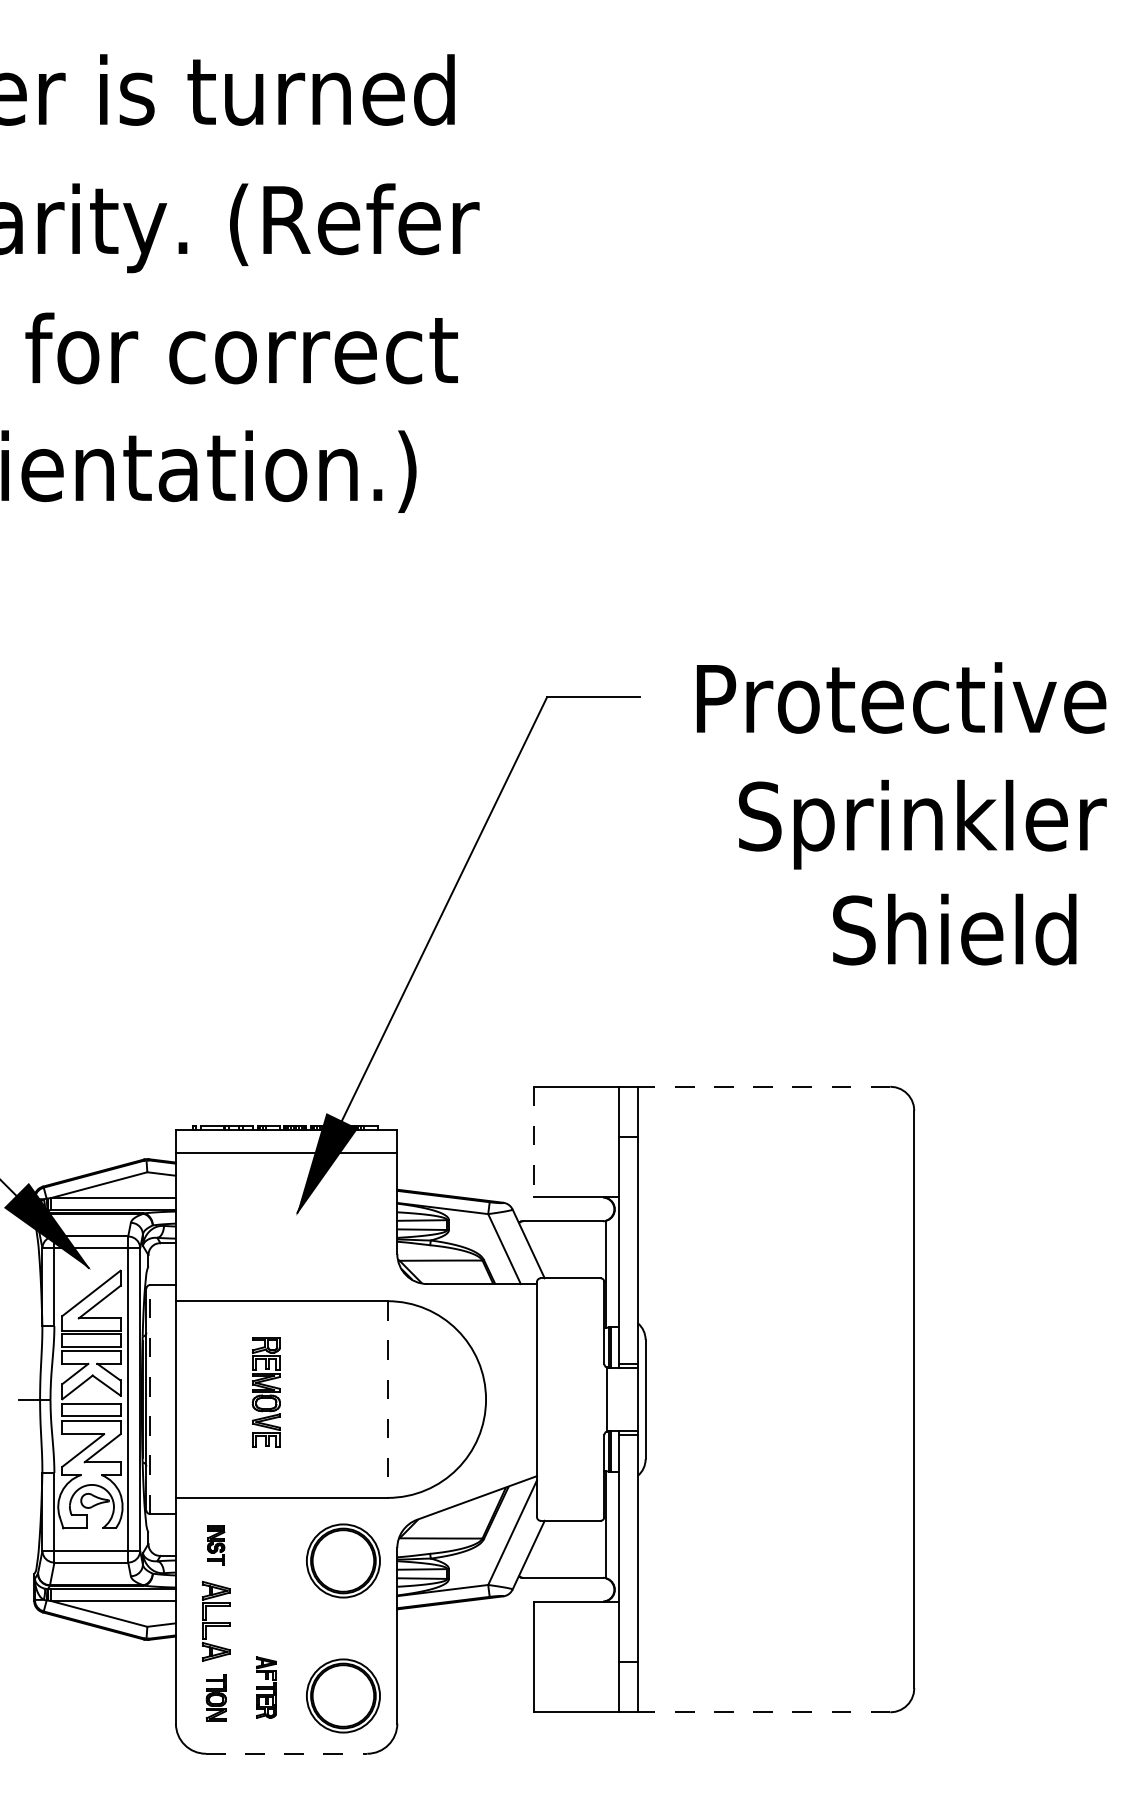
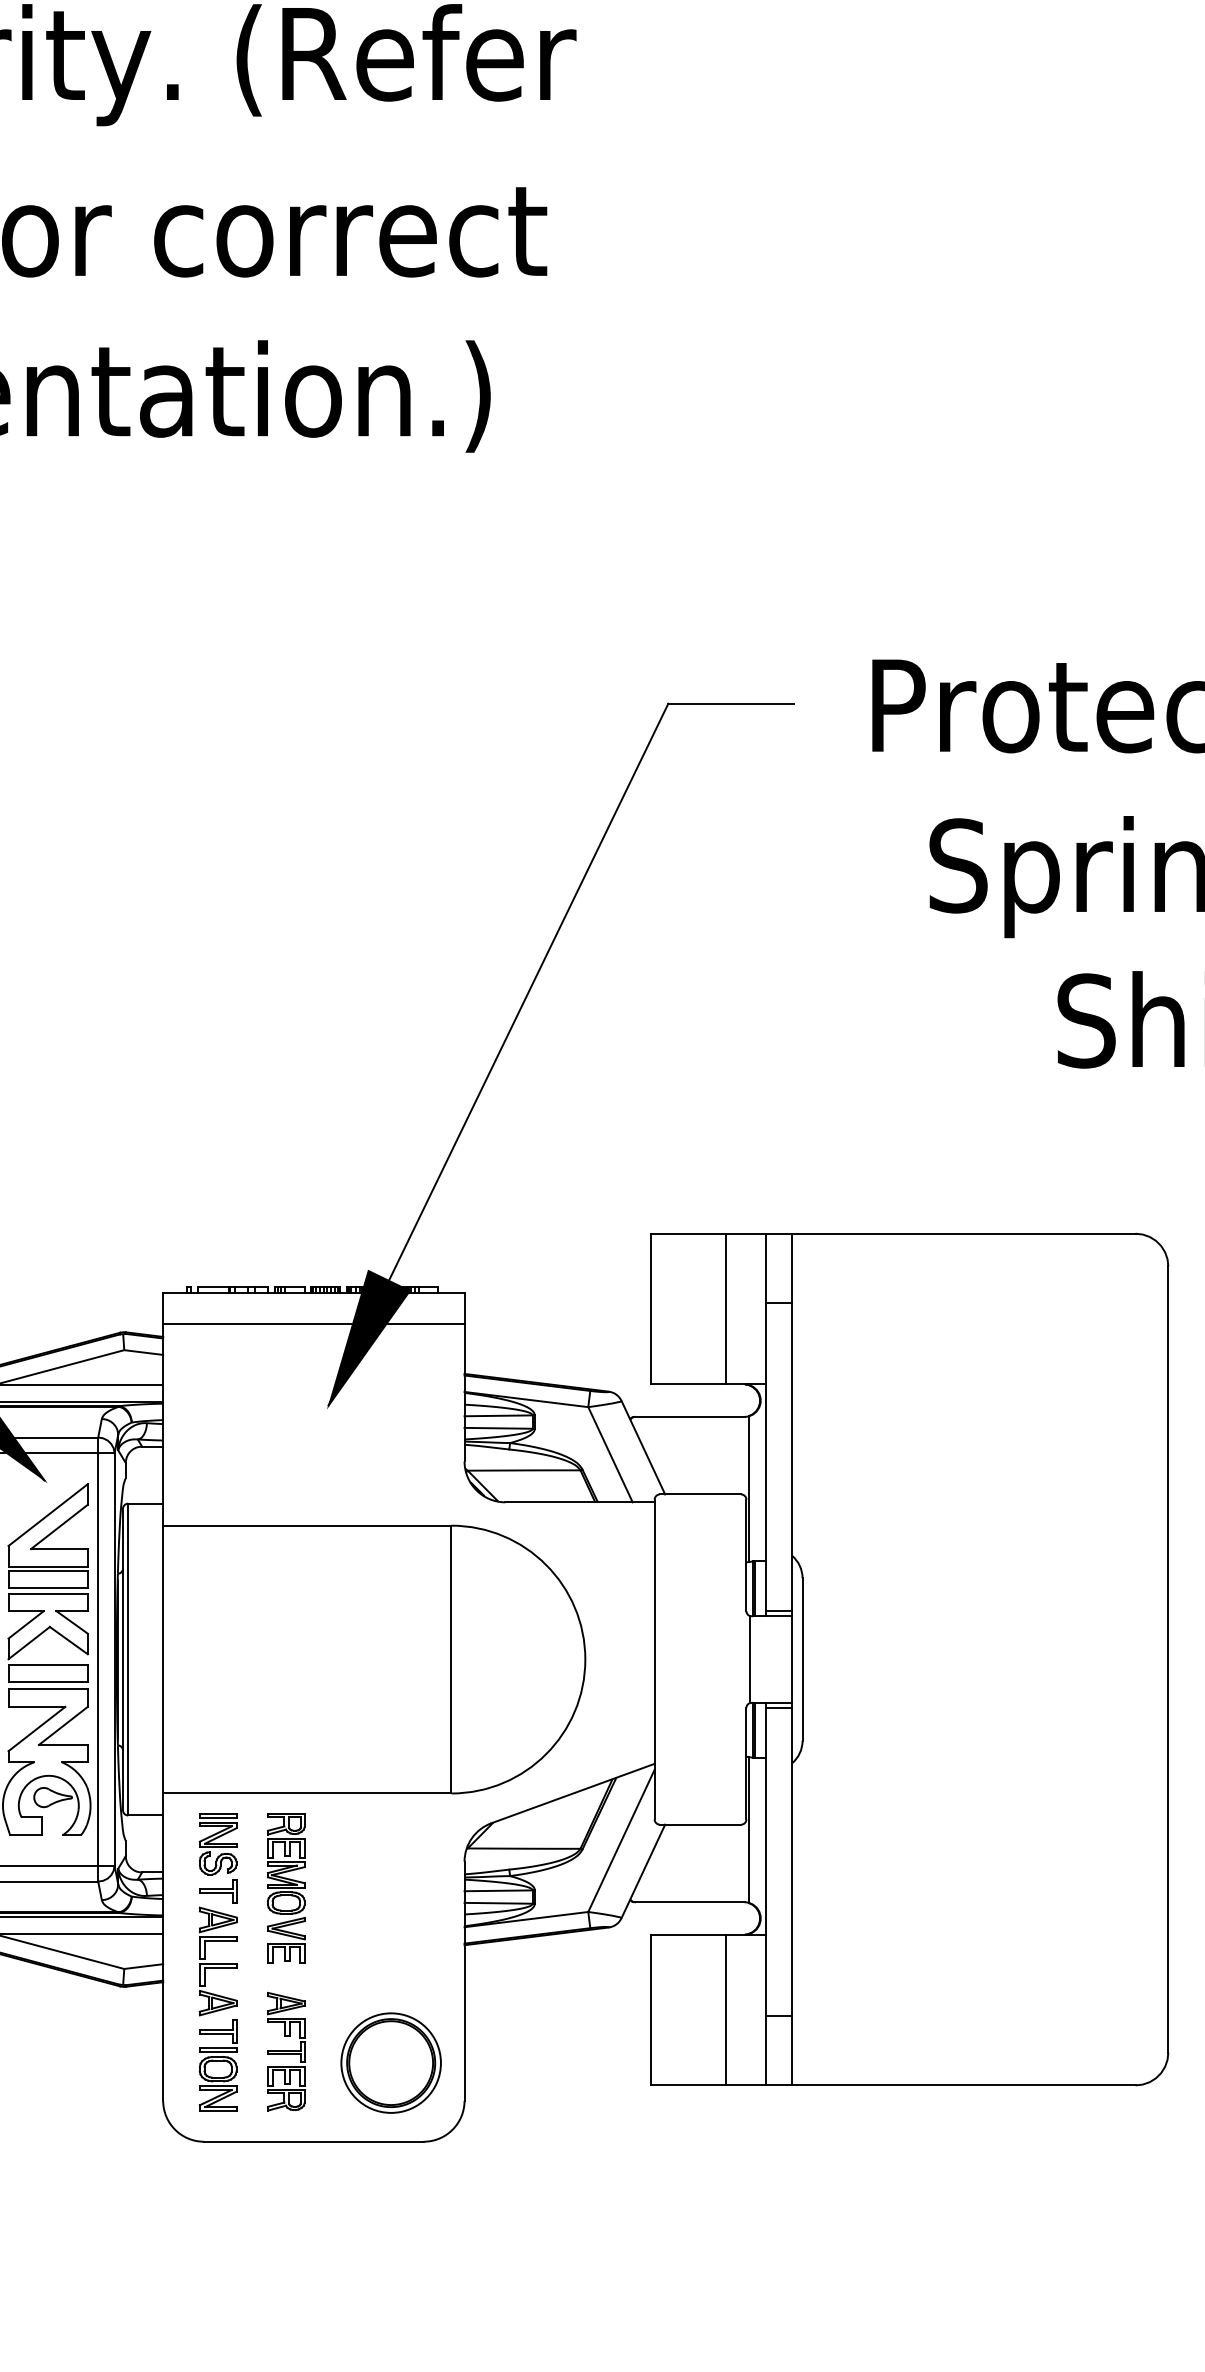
line: (763, 1086) -> (963, 1233), dashed -> solid
line: (589, 1141) -> (726, 1308), added
line: (534, 1142) -> (651, 1309), dashed -> solid
part: (266, 1392) -> (286, 1888), moved
line: (150, 1399) -> (128, 1659), dashed -> solid
line: (387, 1400) -> (451, 1660), dashed -> solid
part: (215, 1545) -> (217, 1858), size x1.67
part: (343, 1560) -> (391, 1878), removed
line: (589, 1656) -> (726, 2009), added
part: (266, 1687) -> (286, 2051), size x1.43
part: (215, 1697) -> (217, 2065), size x1.43
line: (763, 1712) -> (963, 2085), dashed -> solid
line: (286, 1753) -> (313, 2141), dashed -> solid

